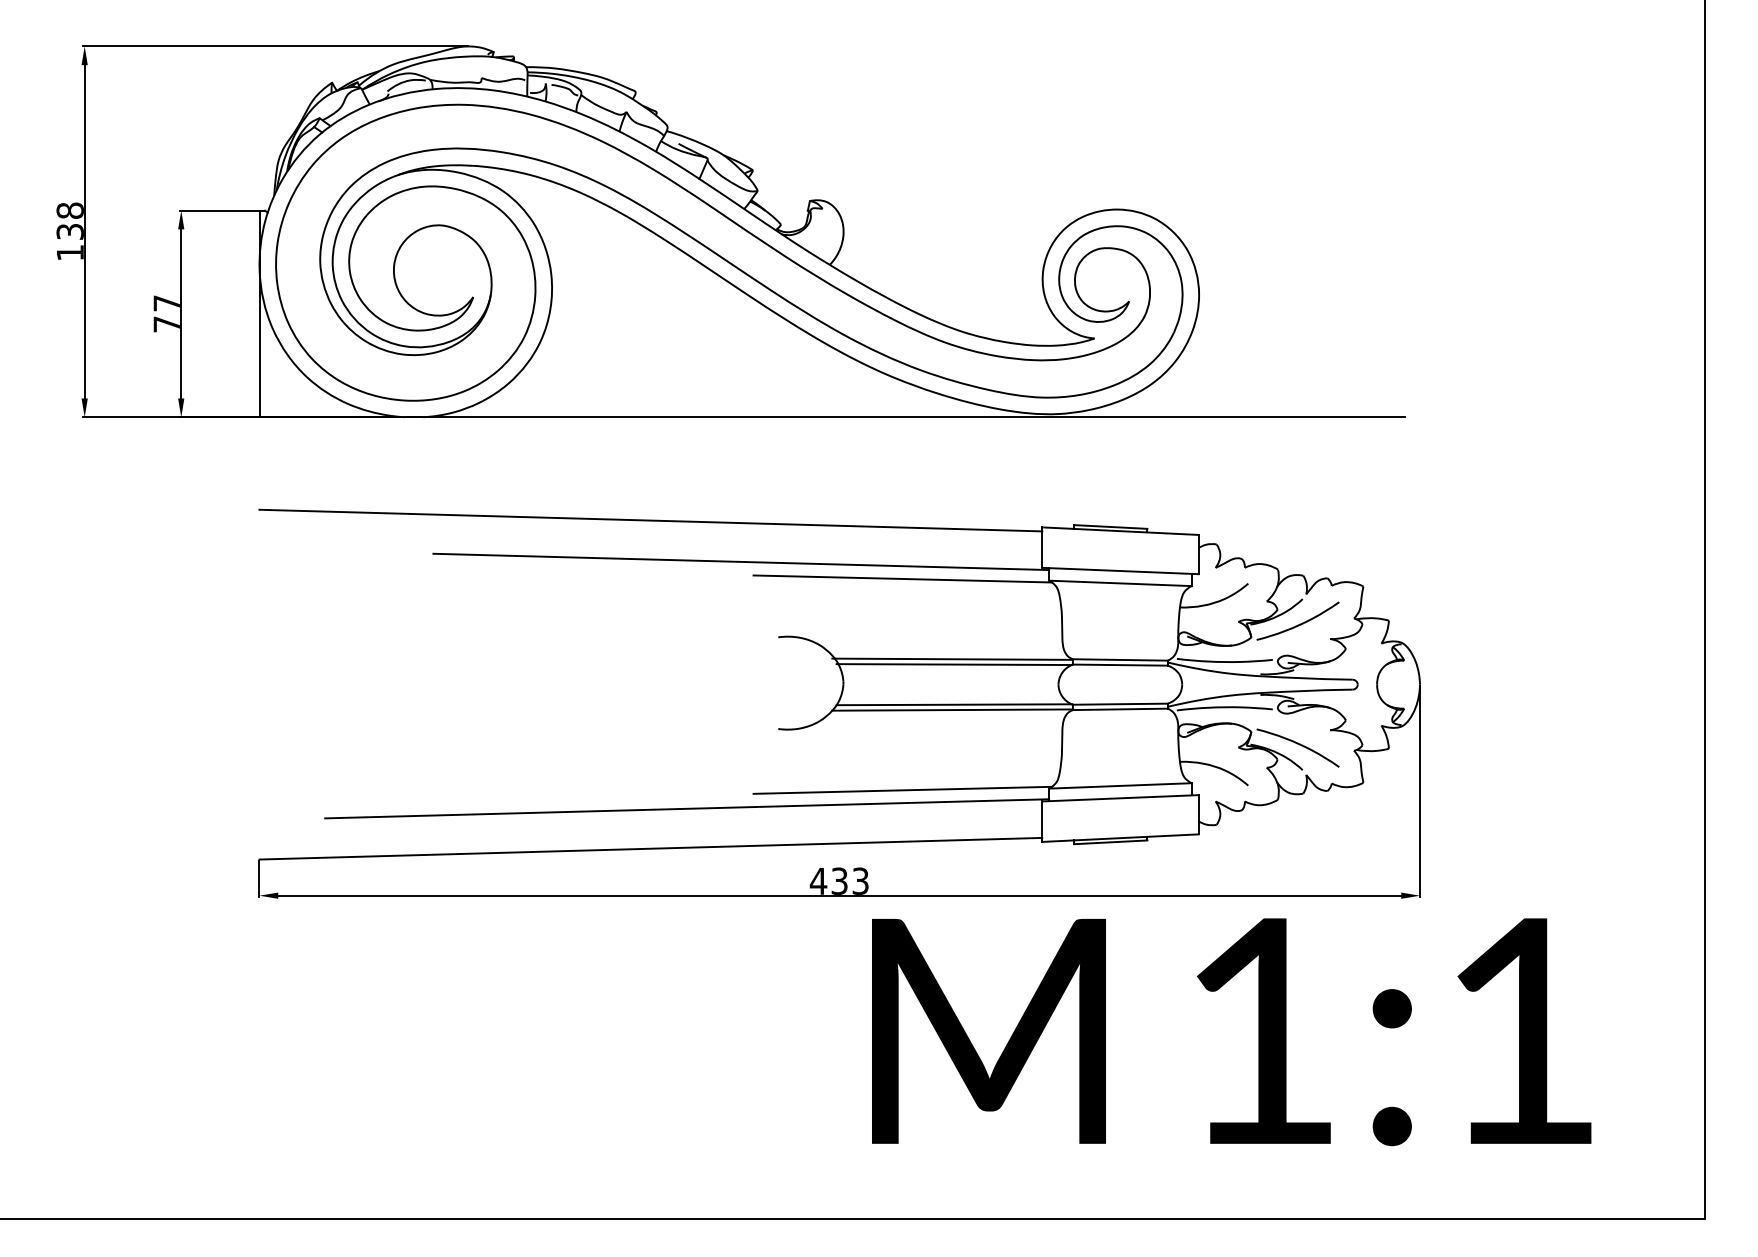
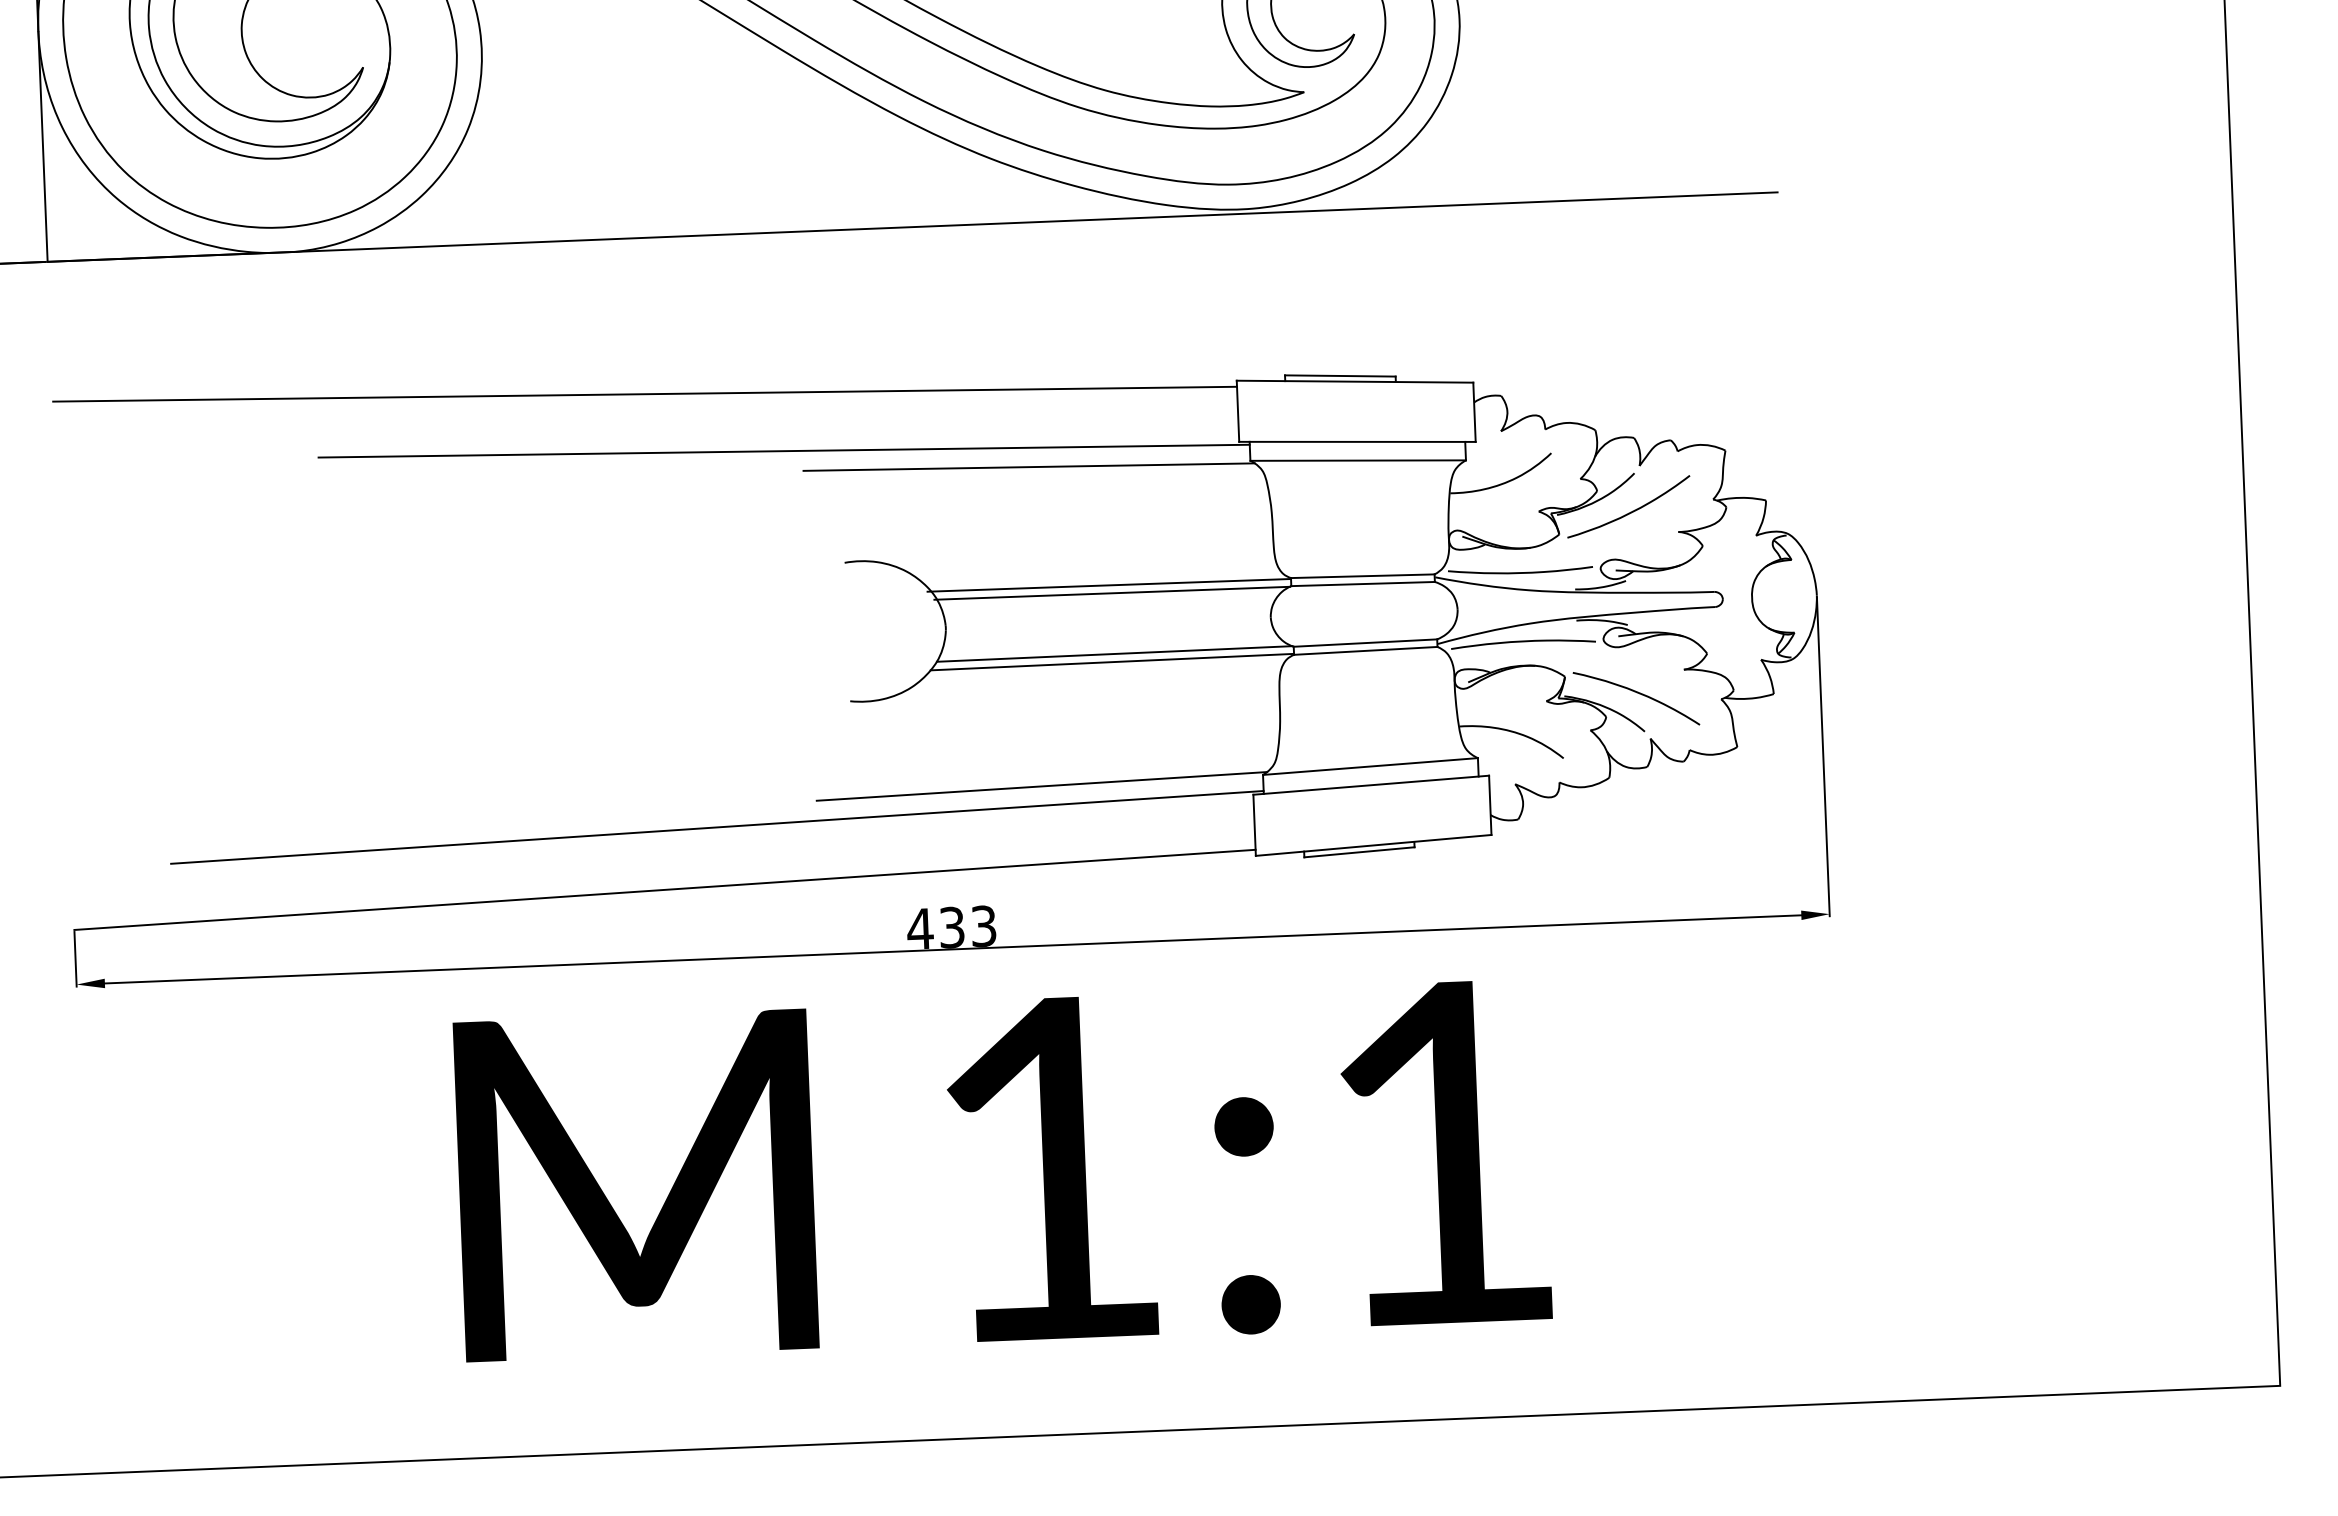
text: (1231, 1032) -> (1002, 1172), moved

